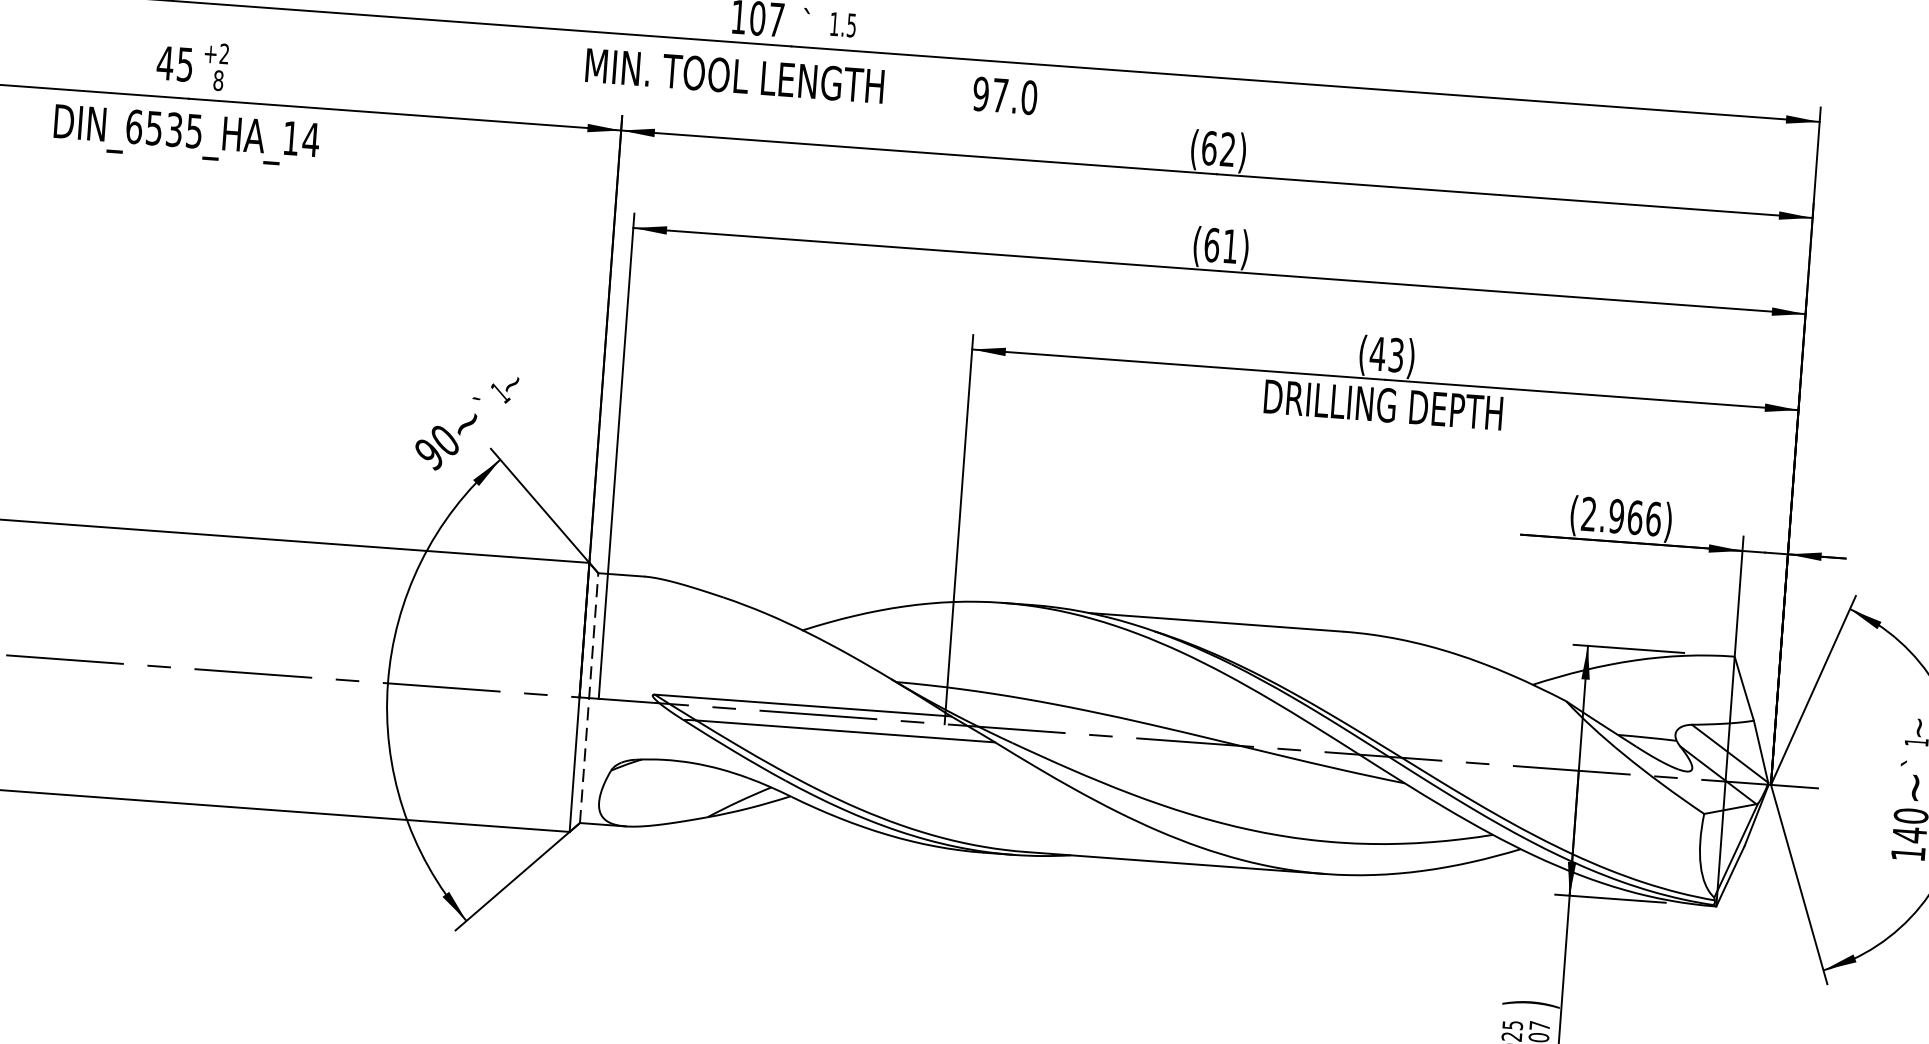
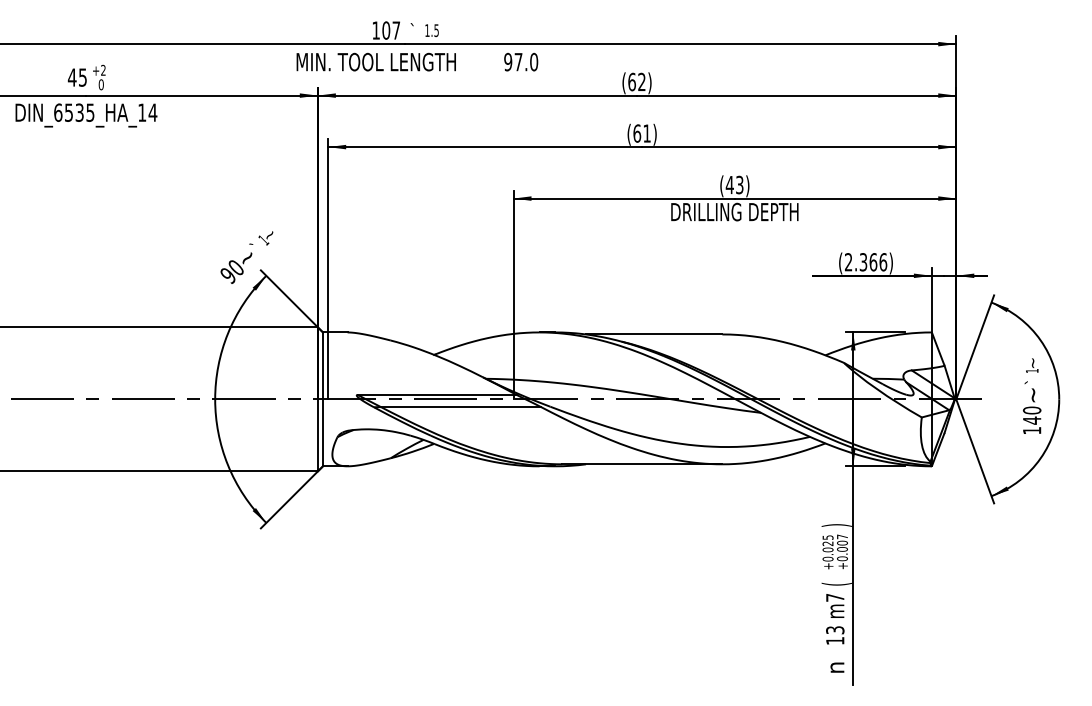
text: (217, 79) -> (100, 84), 8 -> 0
text: (1616, 516) -> (863, 262), (2.966) -> (2.366)
line: (588, 698) -> (322, 399), dashed -> solid

